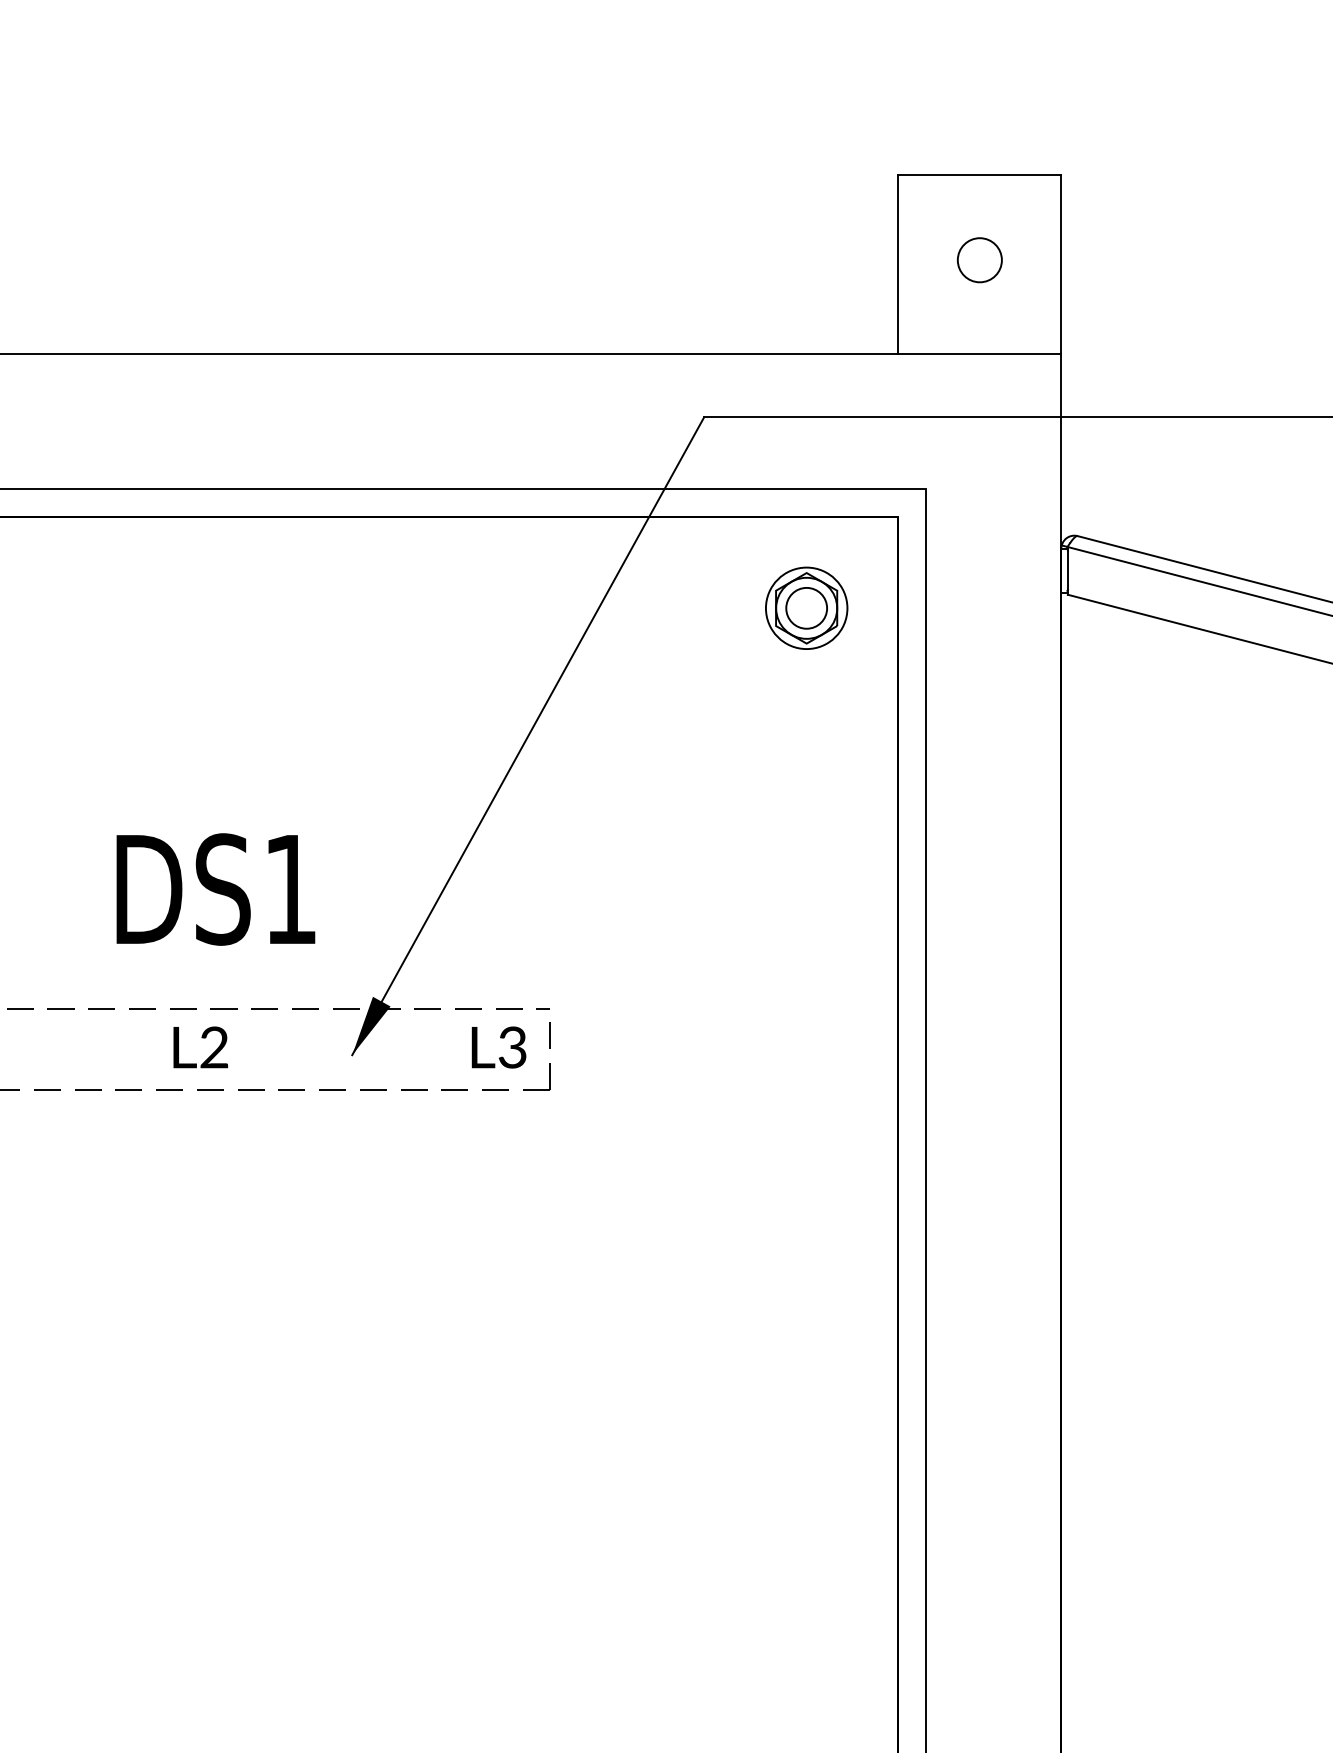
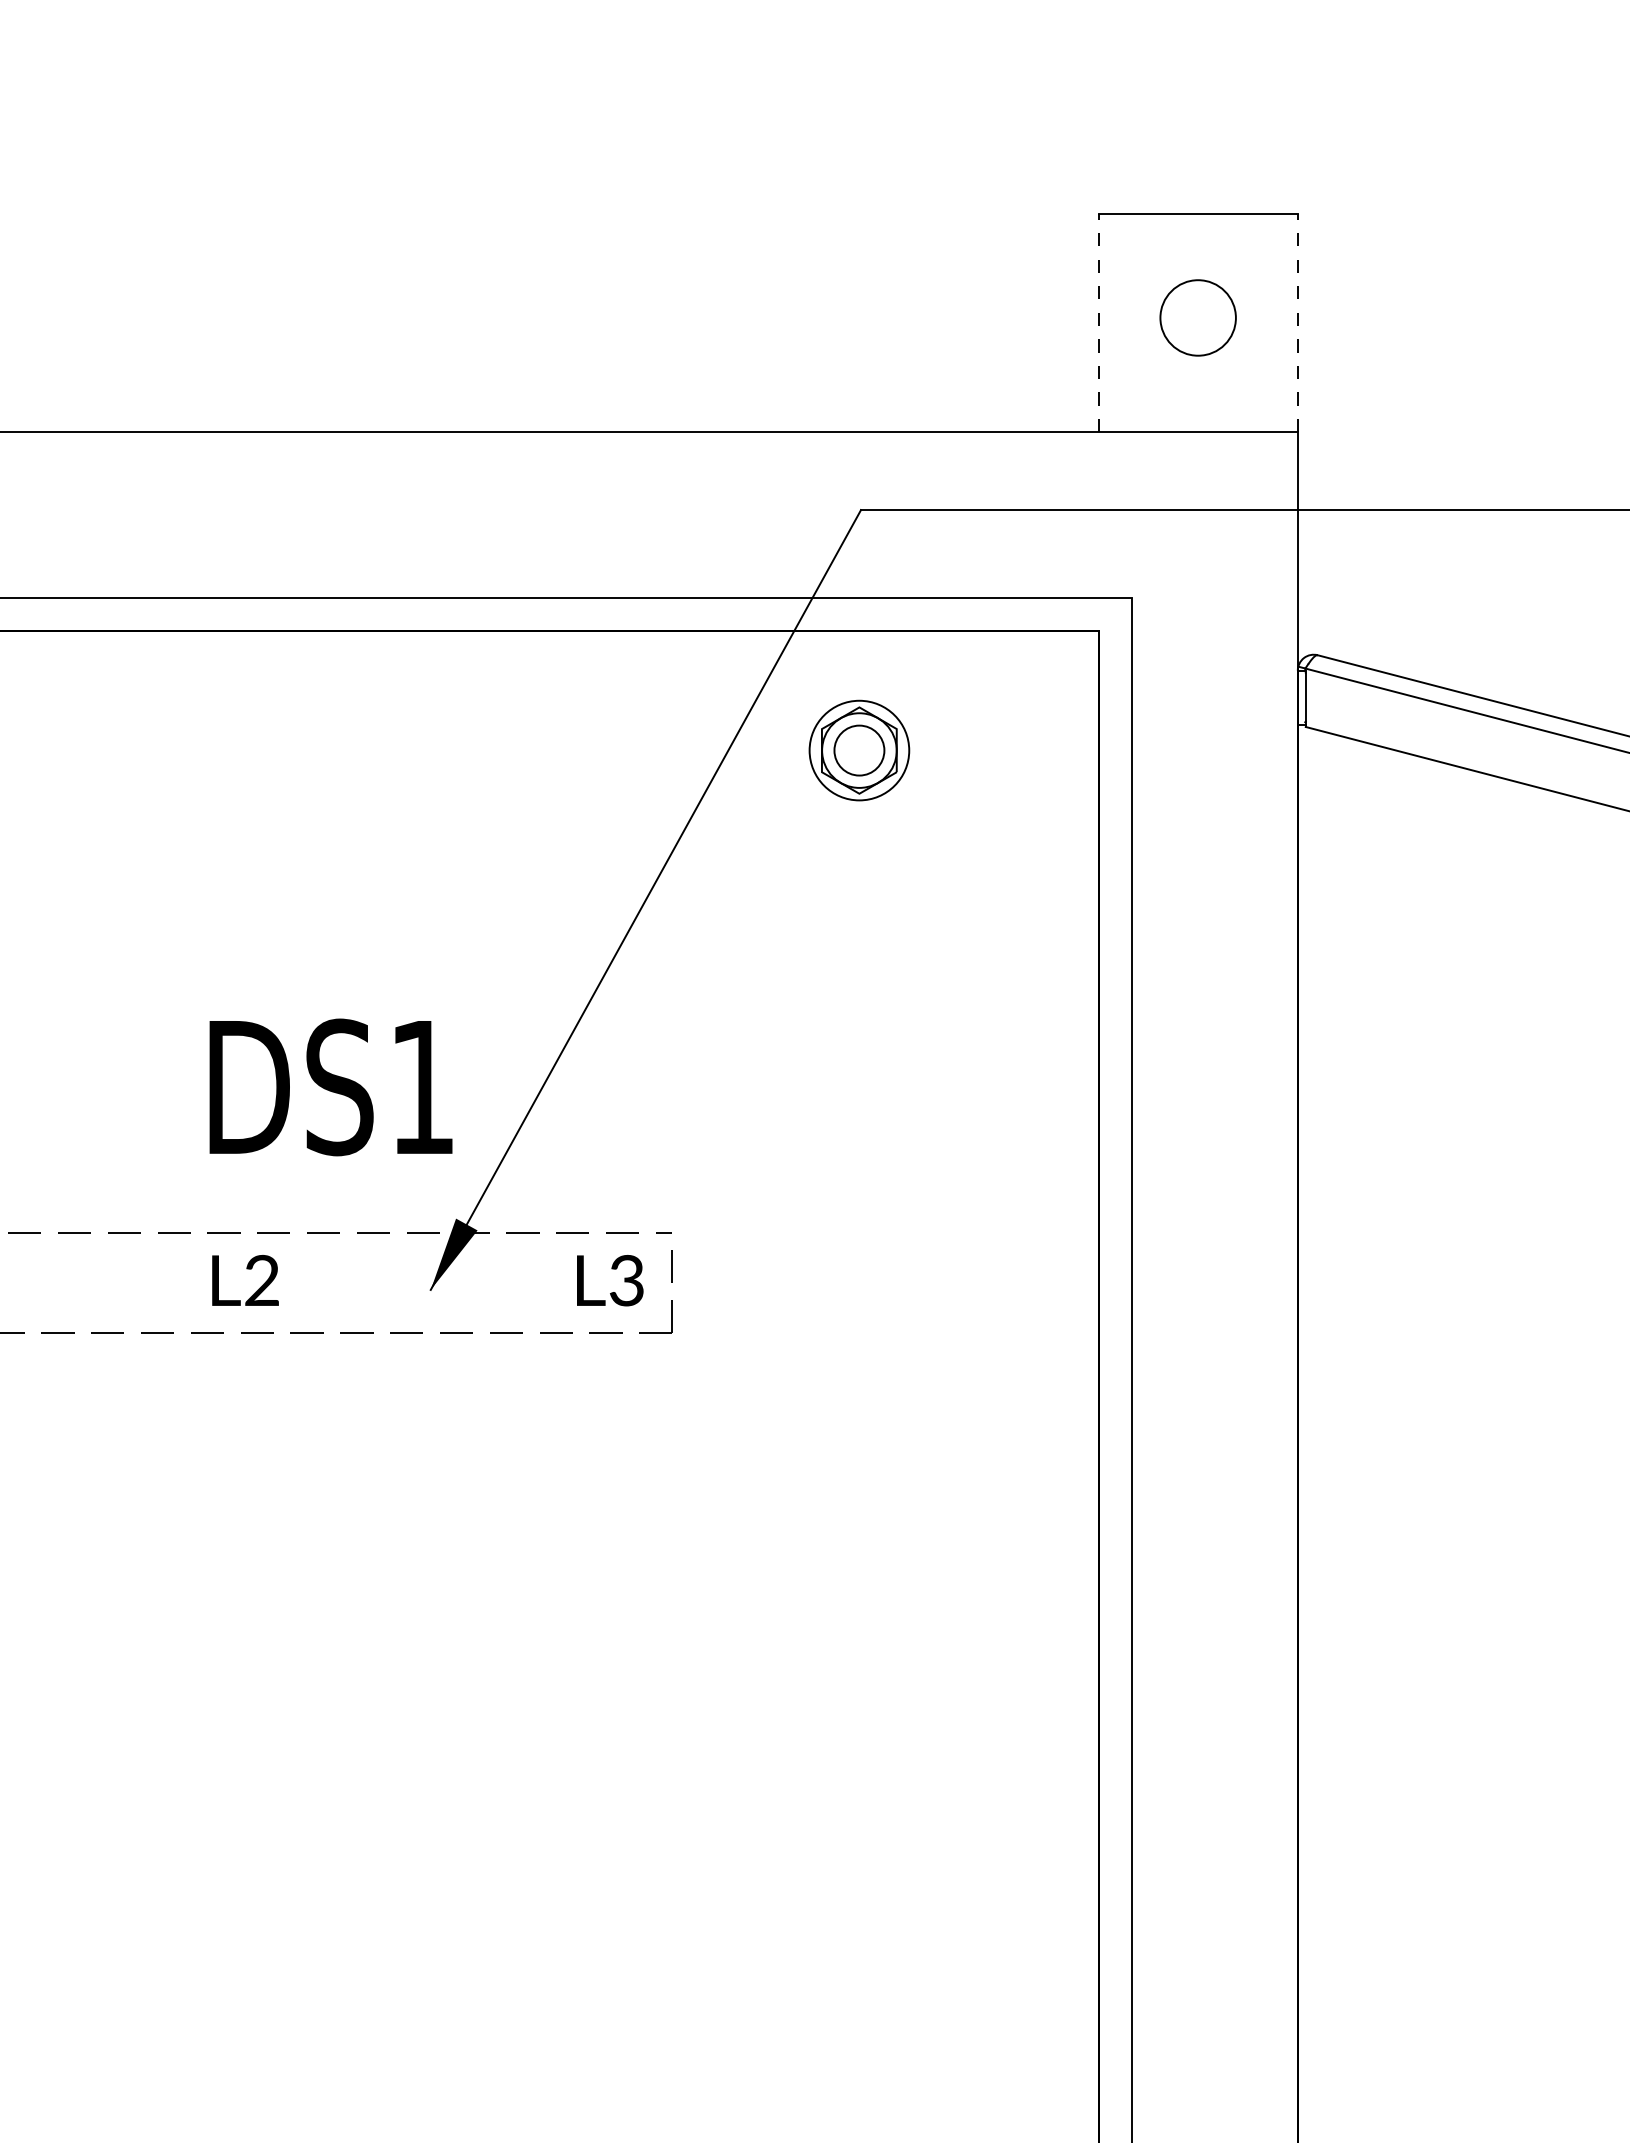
circle: (980, 259) -> (1198, 317), size x1.4
line: (898, 264) -> (1098, 323), solid -> dashed
line: (1061, 264) -> (1297, 323), solid -> dashed
part: (806, 608) -> (859, 750), moved
text: (215, 889) -> (330, 1087), moved

